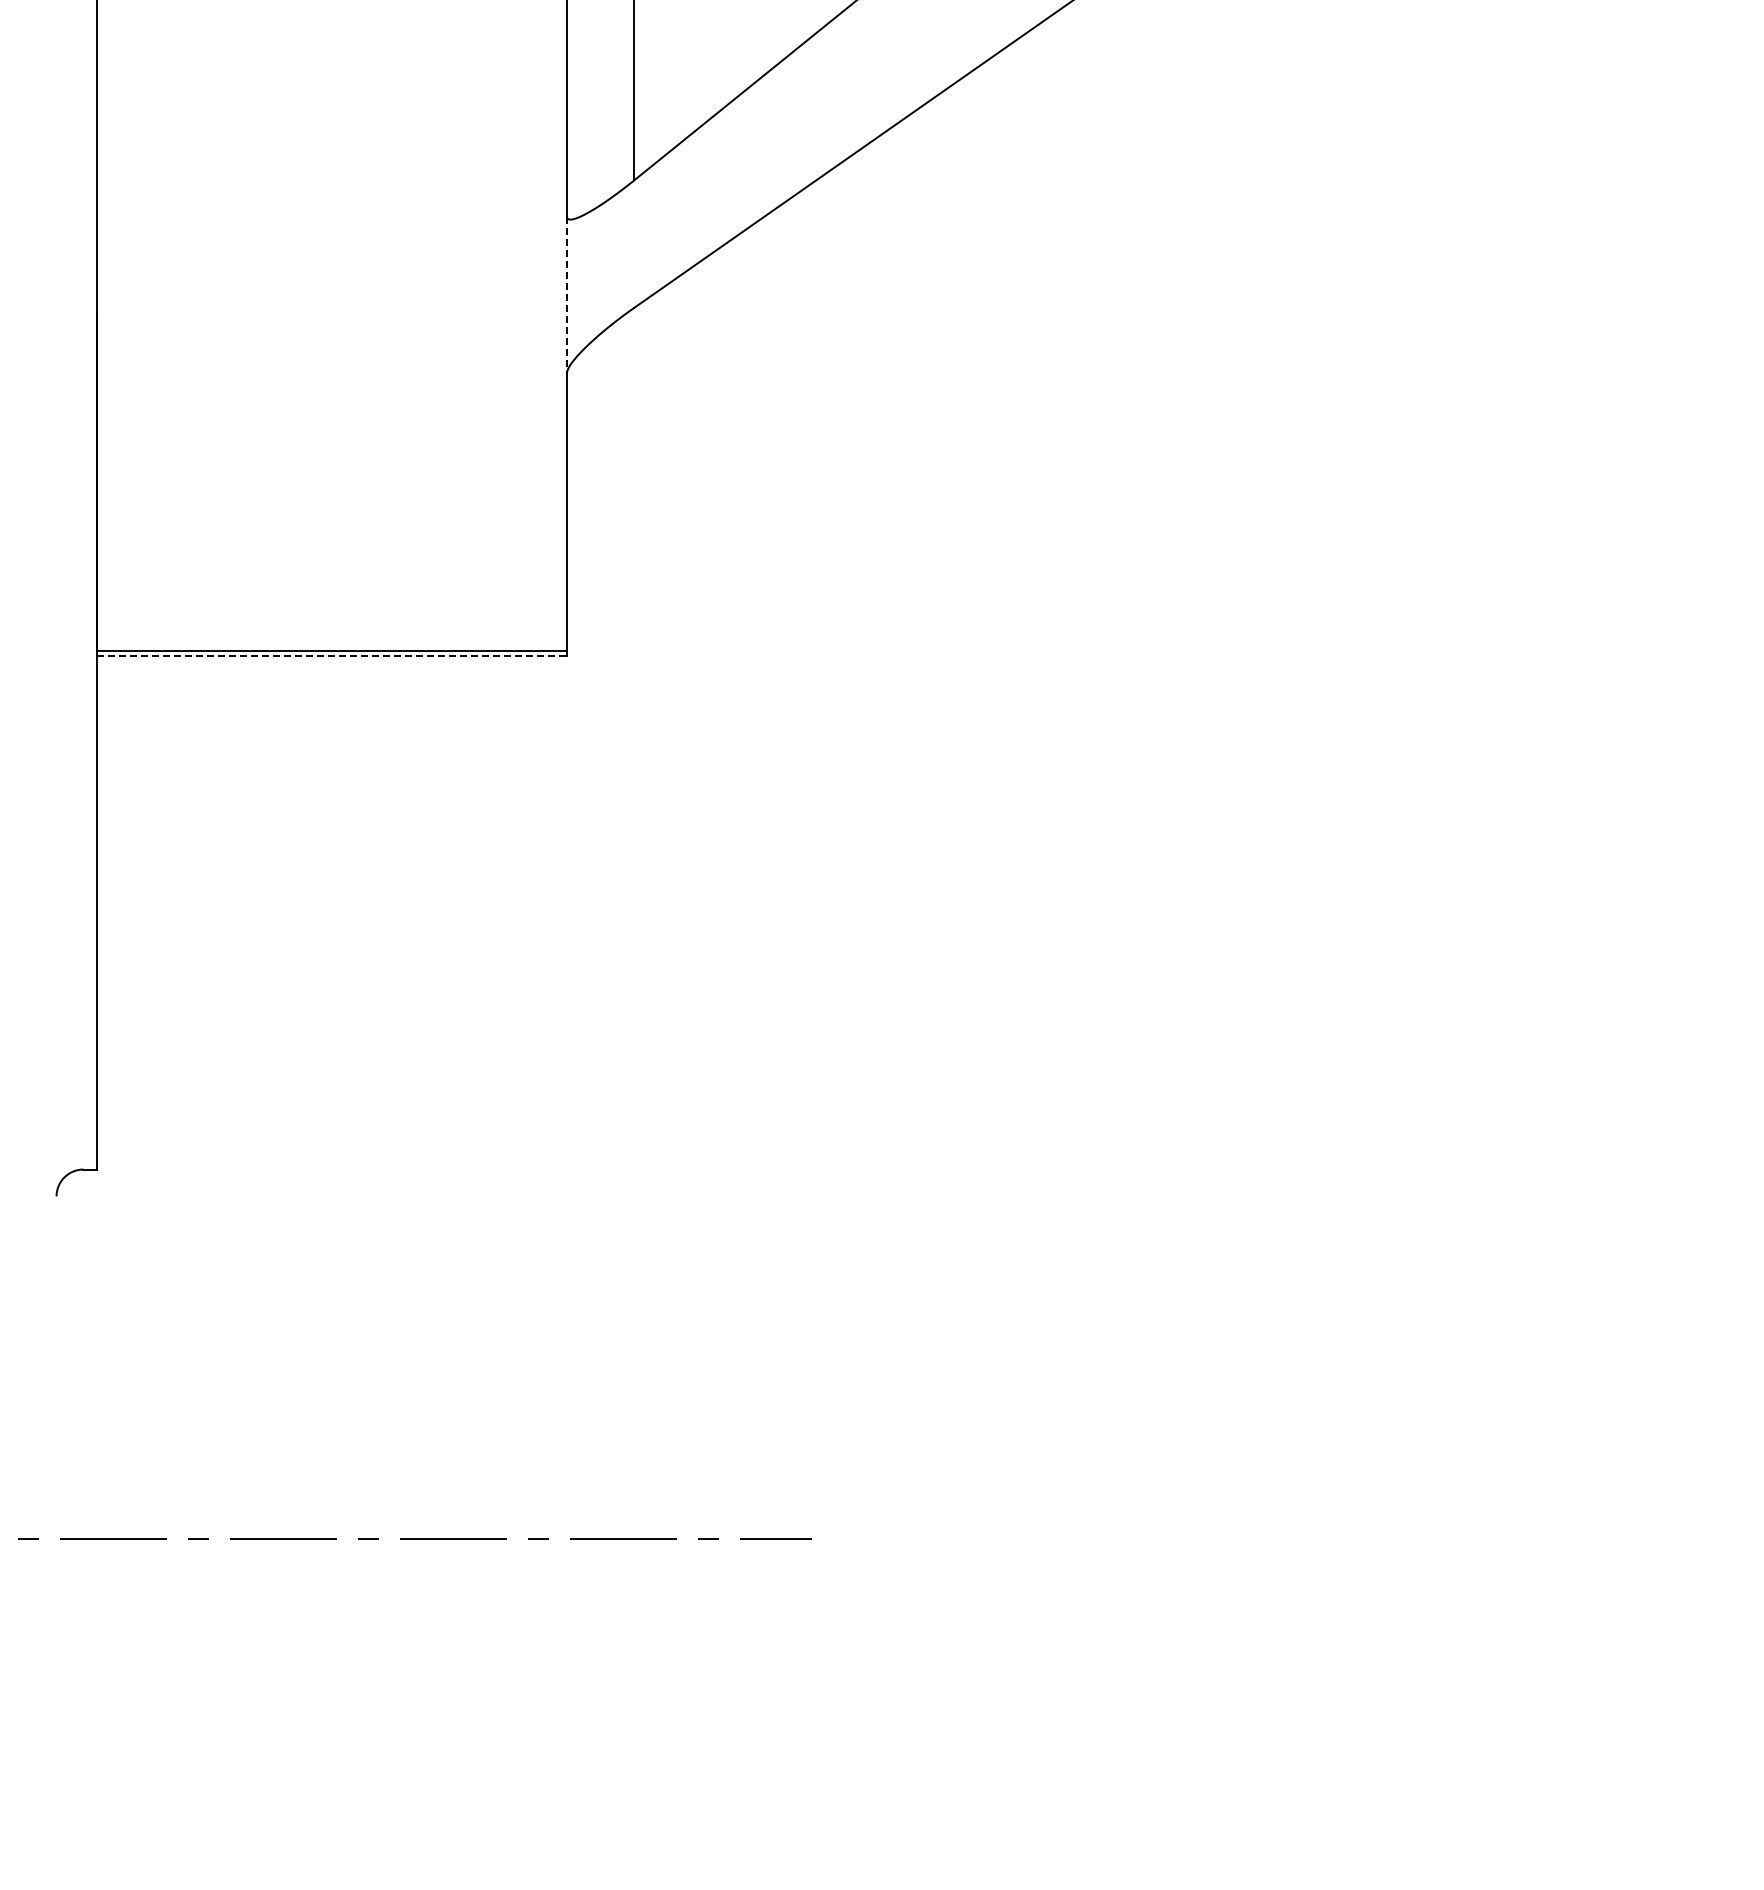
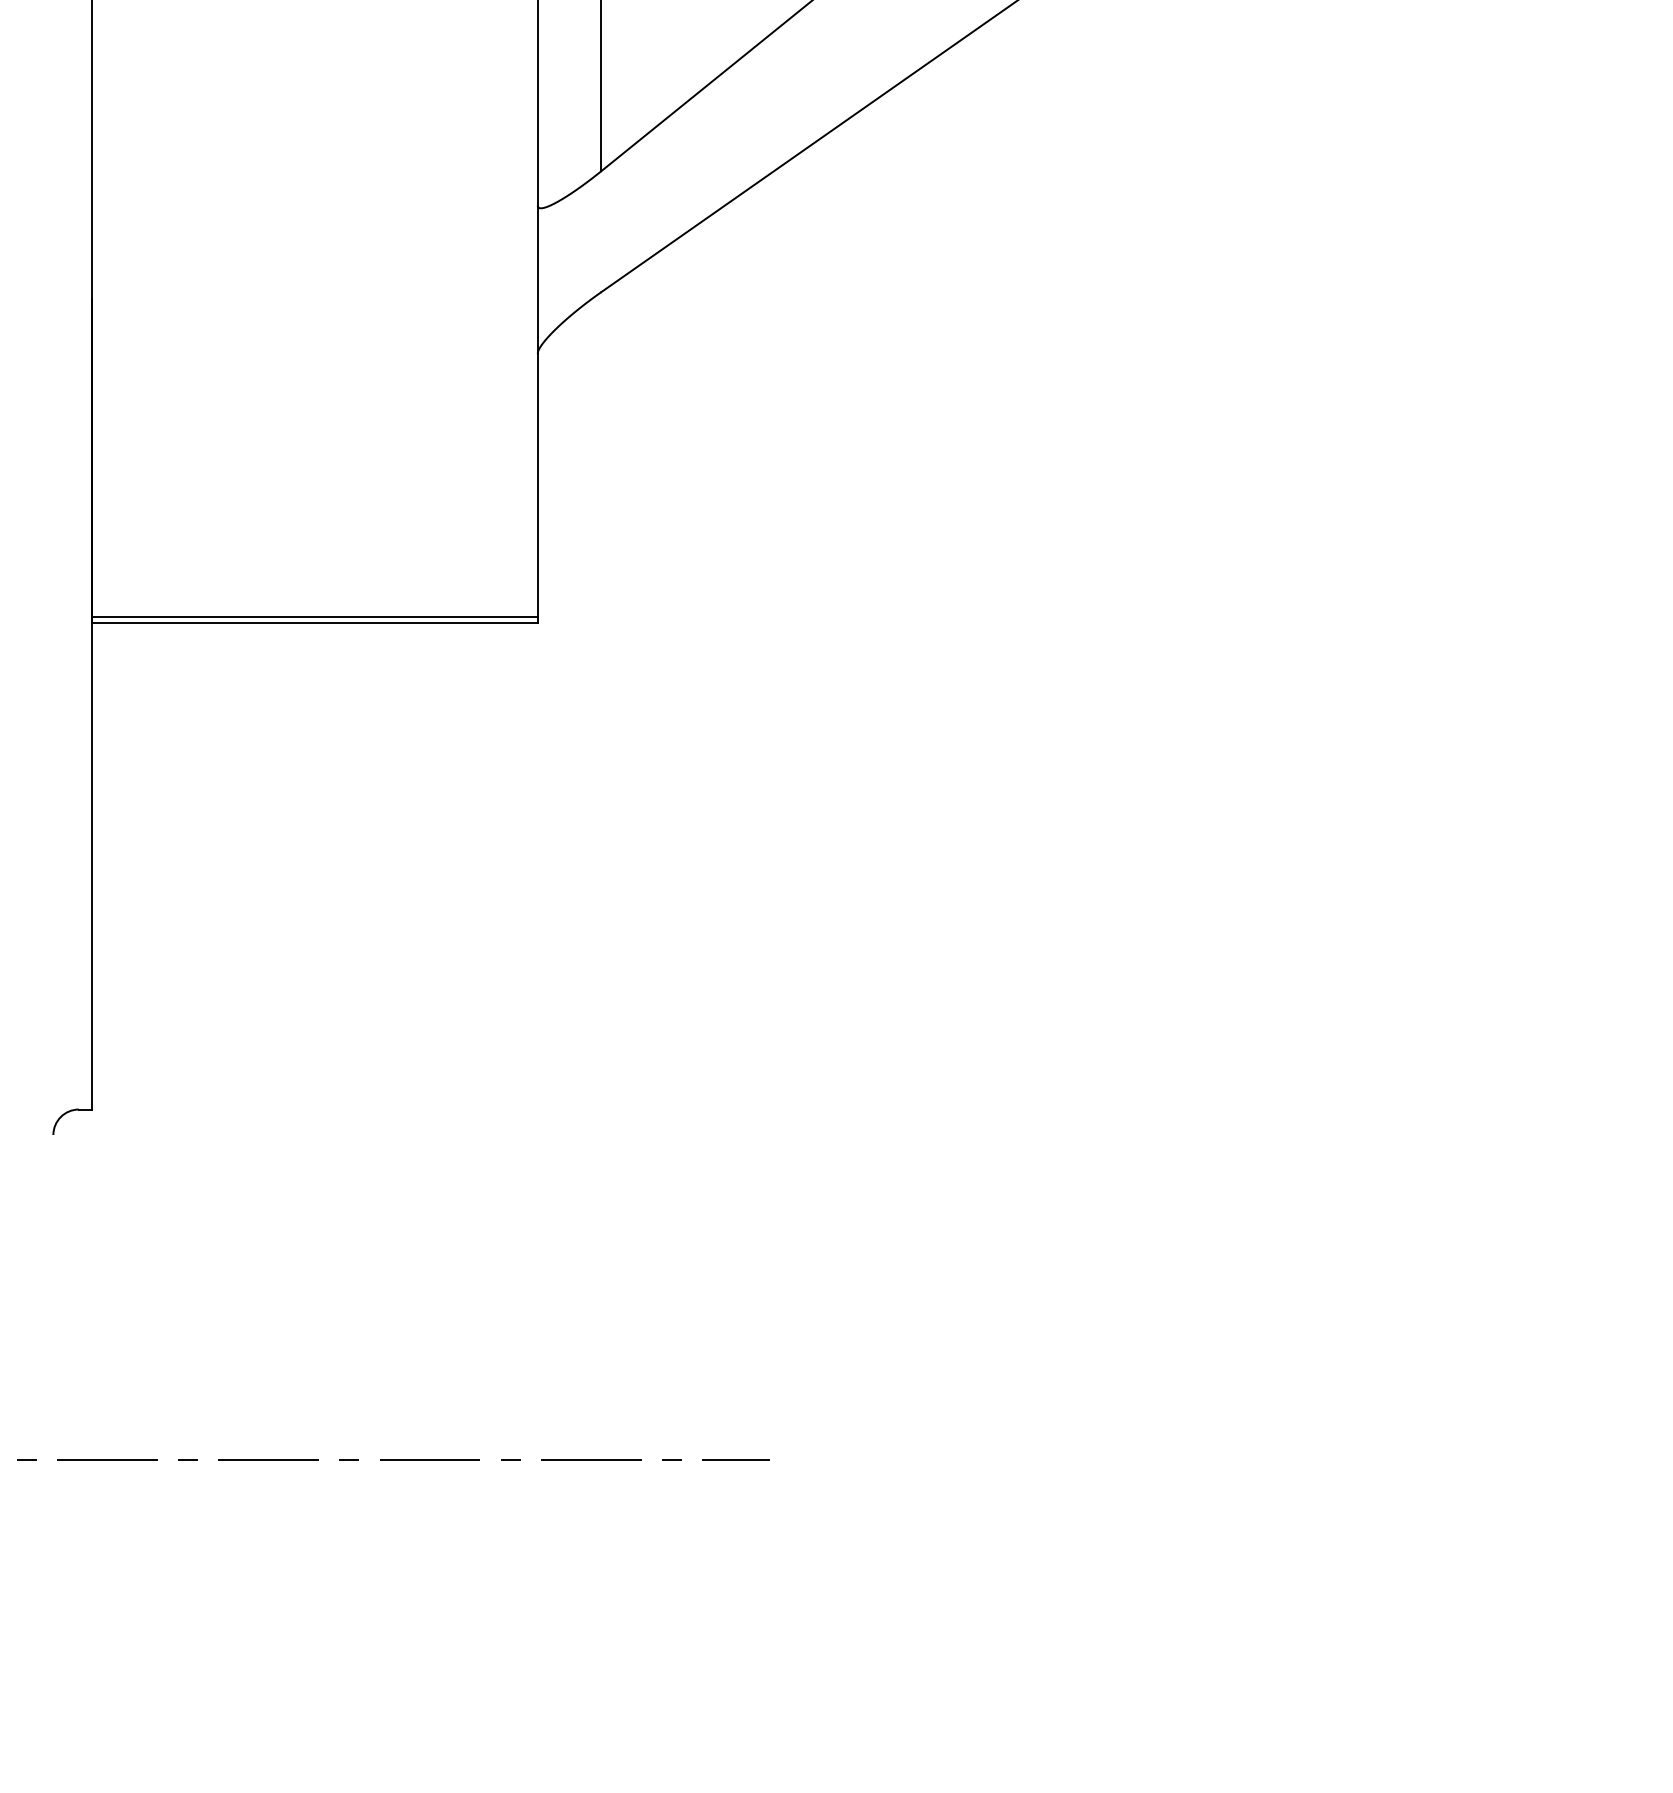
line: (567, 295) -> (538, 280), dashed -> solid
line: (332, 656) -> (315, 622), dashed -> solid

